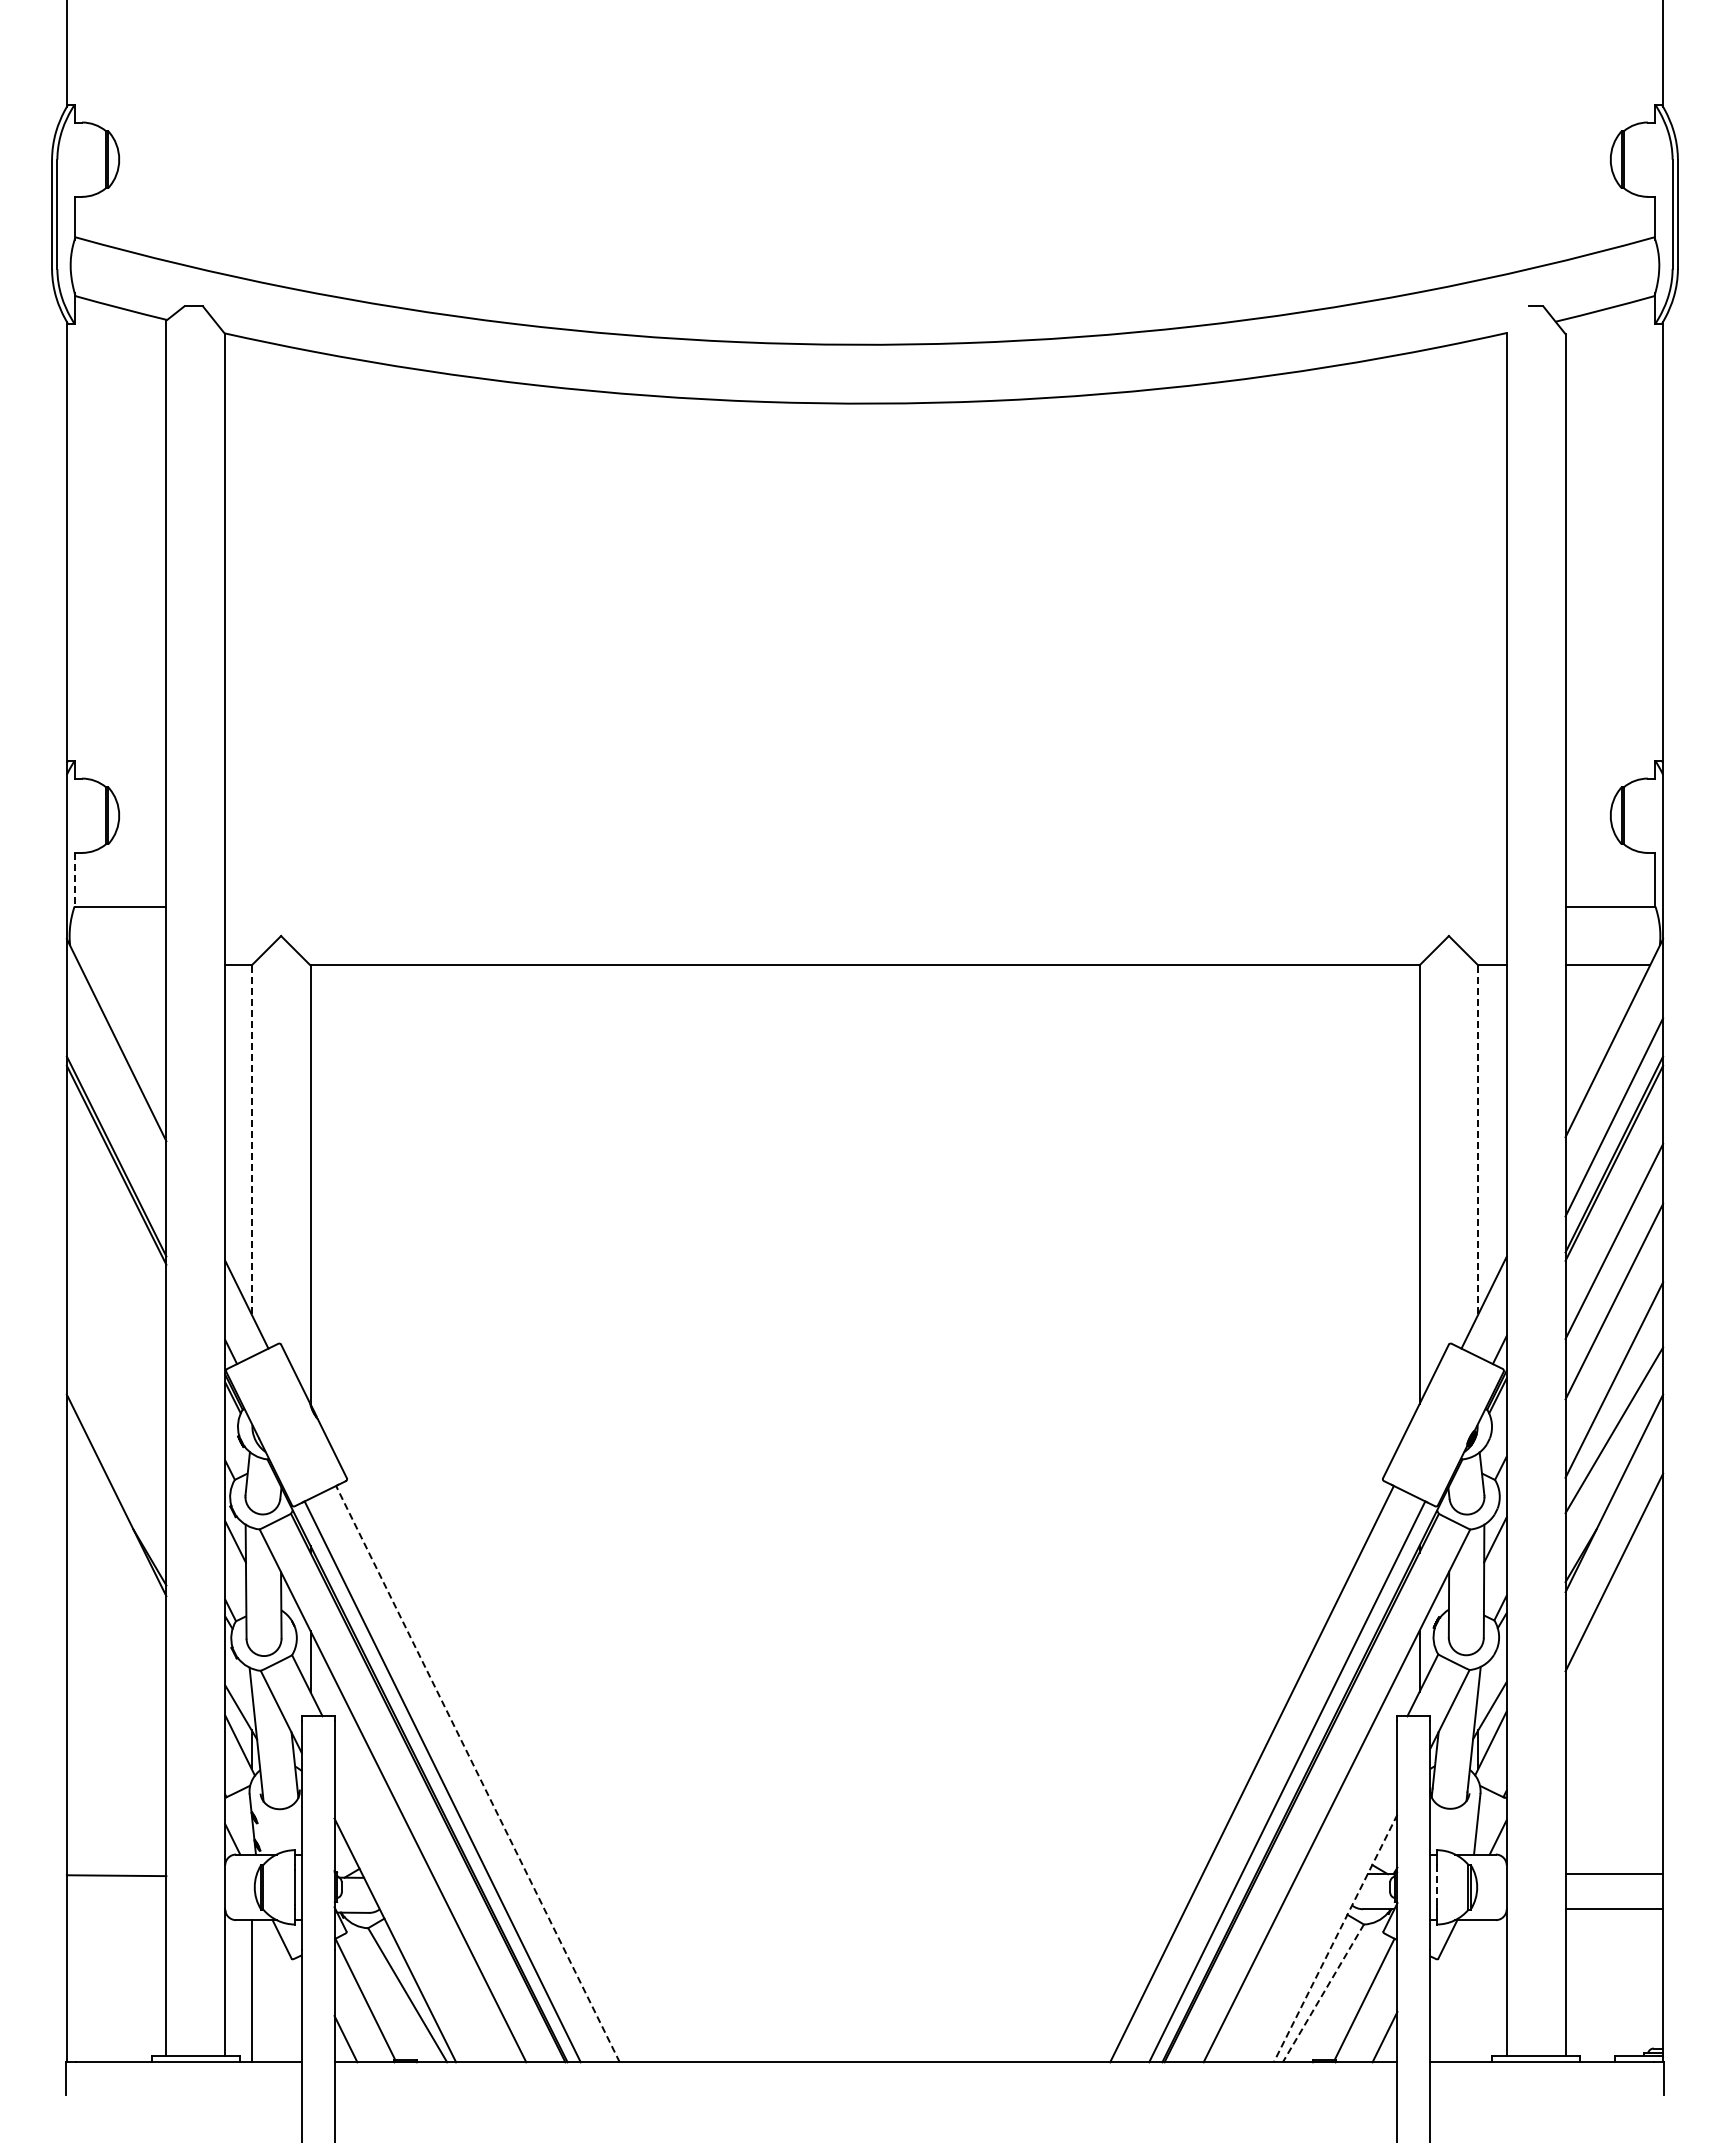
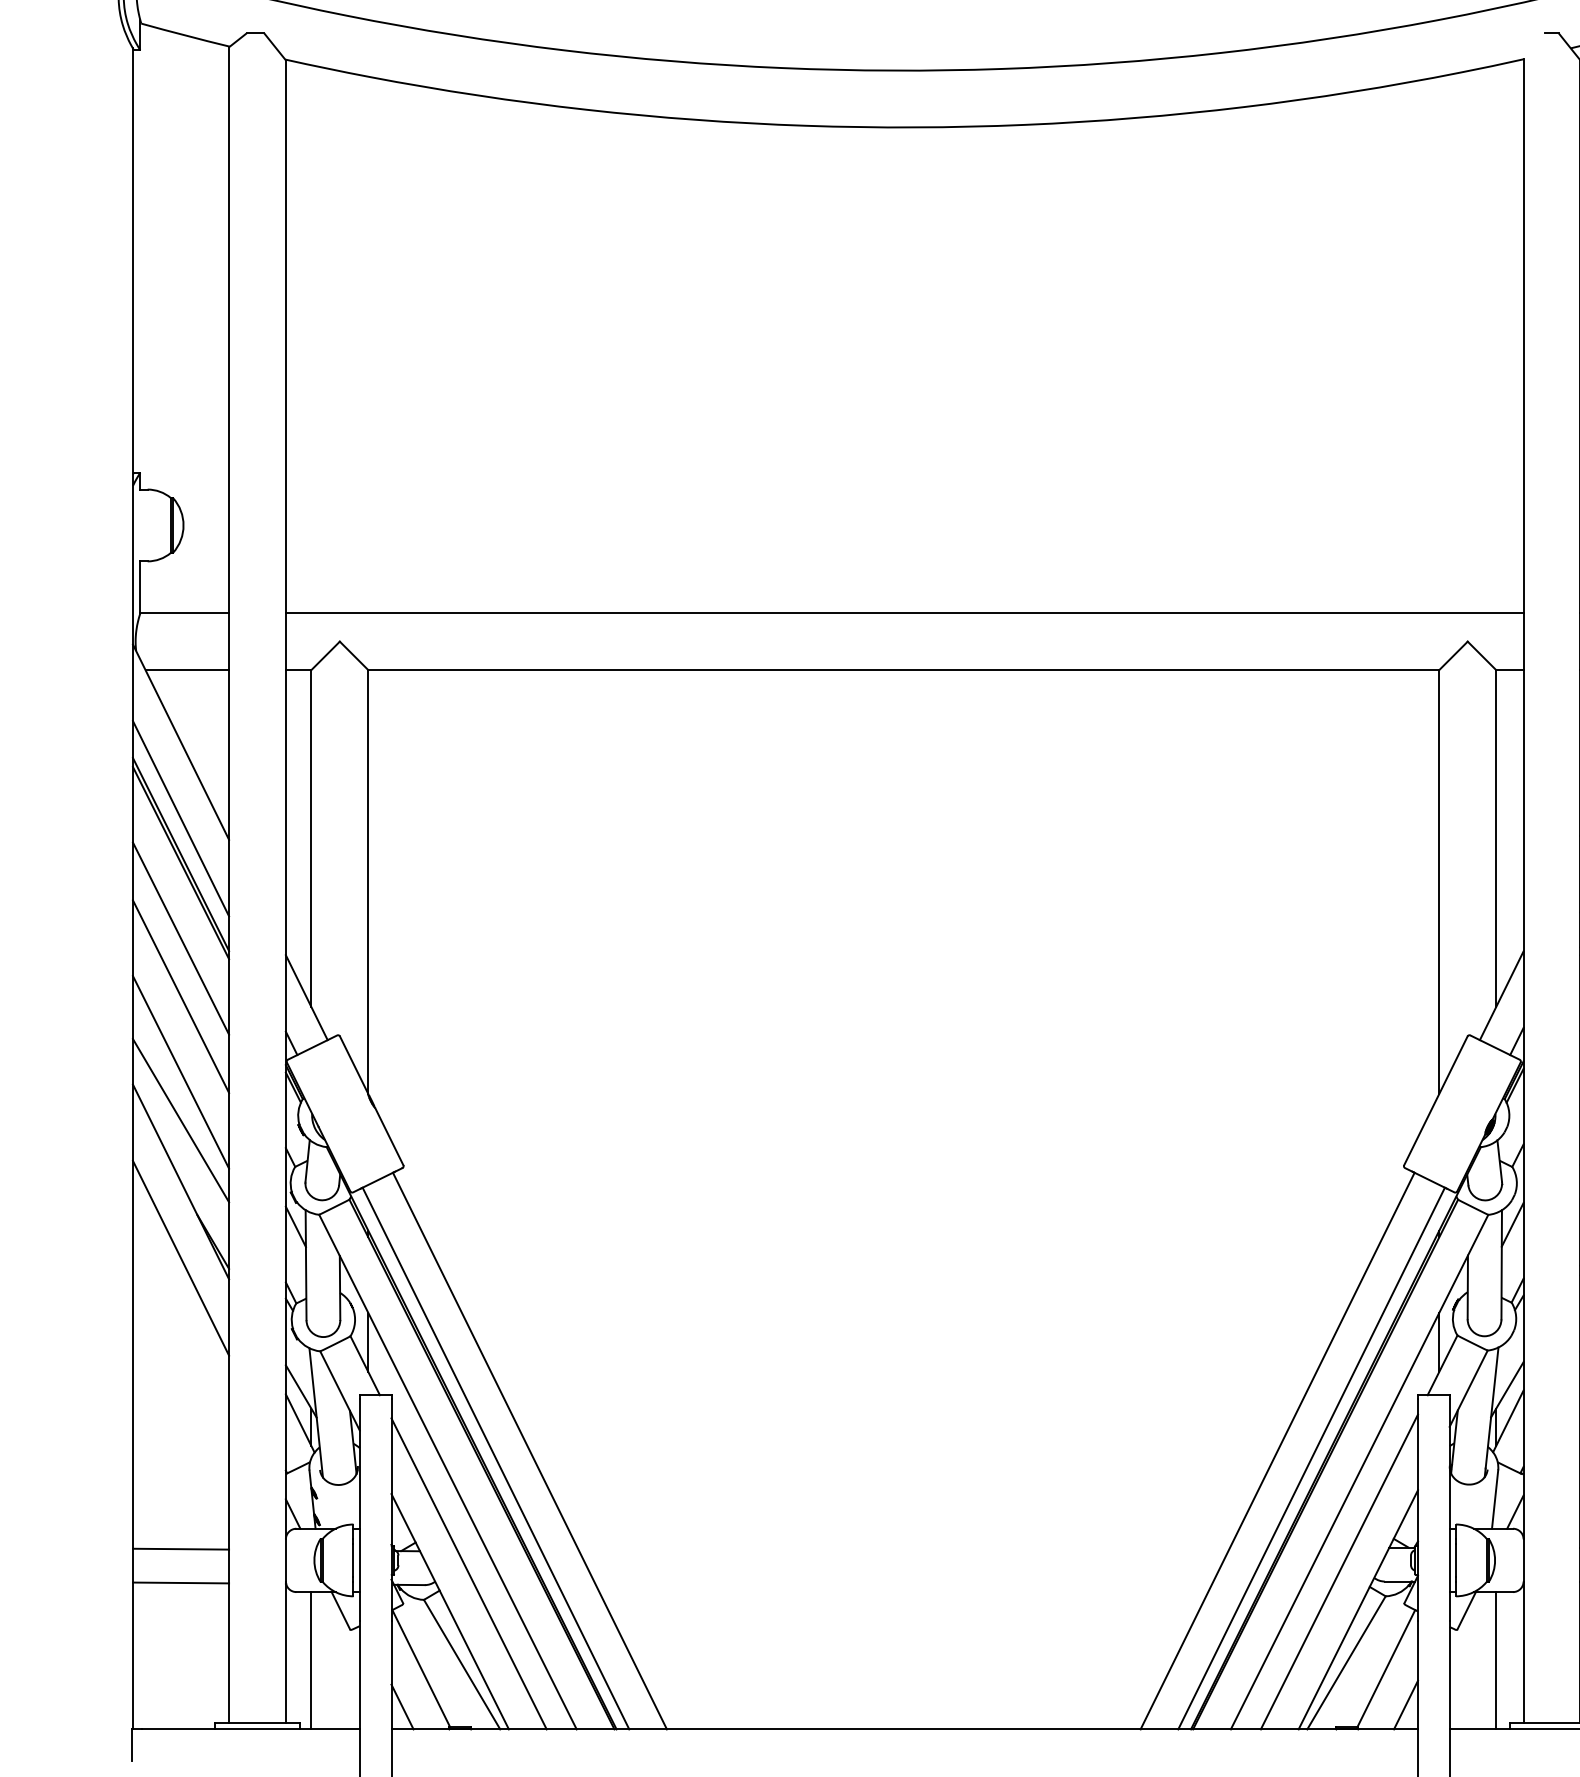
line: (74, 879) -> (140, 587), dashed -> solid
line: (865, 906) -> (904, 613), added
line: (122, 965) -> (186, 670), added
line: (116, 1119) -> (180, 818), added
line: (251, 1139) -> (311, 838), dashed -> solid
line: (1478, 1139) -> (1496, 838), dashed -> solid
line: (116, 1243) -> (180, 938), added
line: (116, 1303) -> (180, 996), added
line: (116, 1381) -> (180, 1071), added
line: (116, 1431) -> (180, 1120), added
line: (116, 1574) -> (180, 1258), added
line: (477, 1773) -> (529, 1450), dashed -> solid
line: (1436, 1886) -> (1455, 1559), dashed -> solid
line: (1315, 1899) -> (1338, 1572), added
line: (414, 1901) -> (468, 1574), added
line: (116, 1910) -> (180, 1582), added
line: (1335, 1938) -> (1358, 1609), dashed -> solid
line: (1478, 1991) -> (1496, 1661), added
line: (1323, 1993) -> (1346, 1662), dashed -> solid

